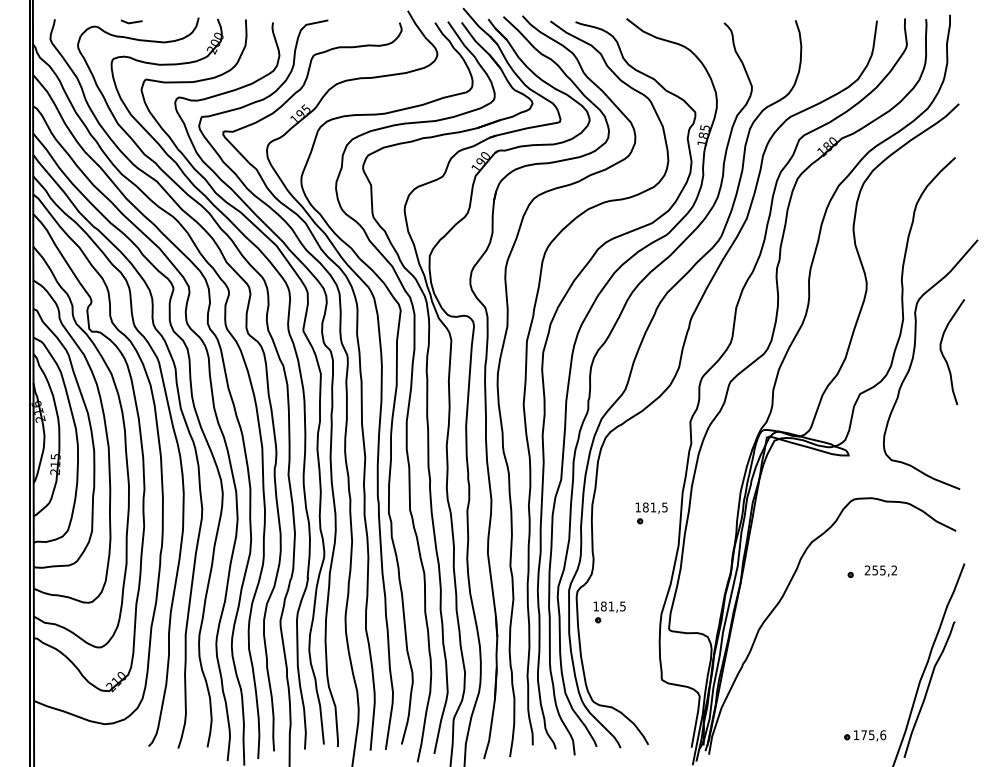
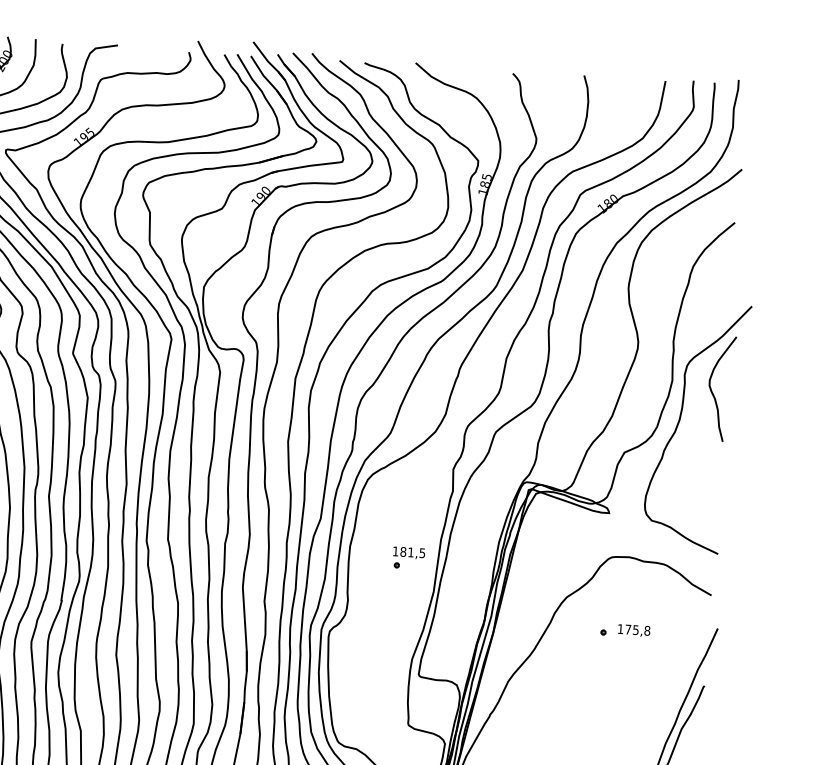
curve: (945, 357) -> (713, 393), moved
text: (880, 570) -> (633, 629), 255,2 -> 175,8
part: (609, 612) -> (360, 654), removed

